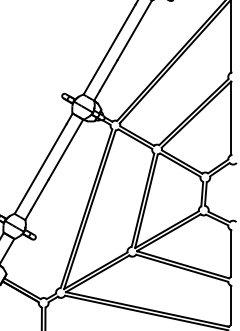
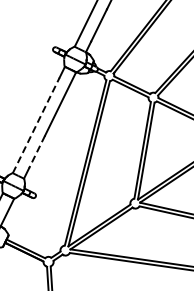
line: (40, 168) -> (35, 125), solid -> dashed
line: (39, 194) -> (36, 151), solid -> dashed

